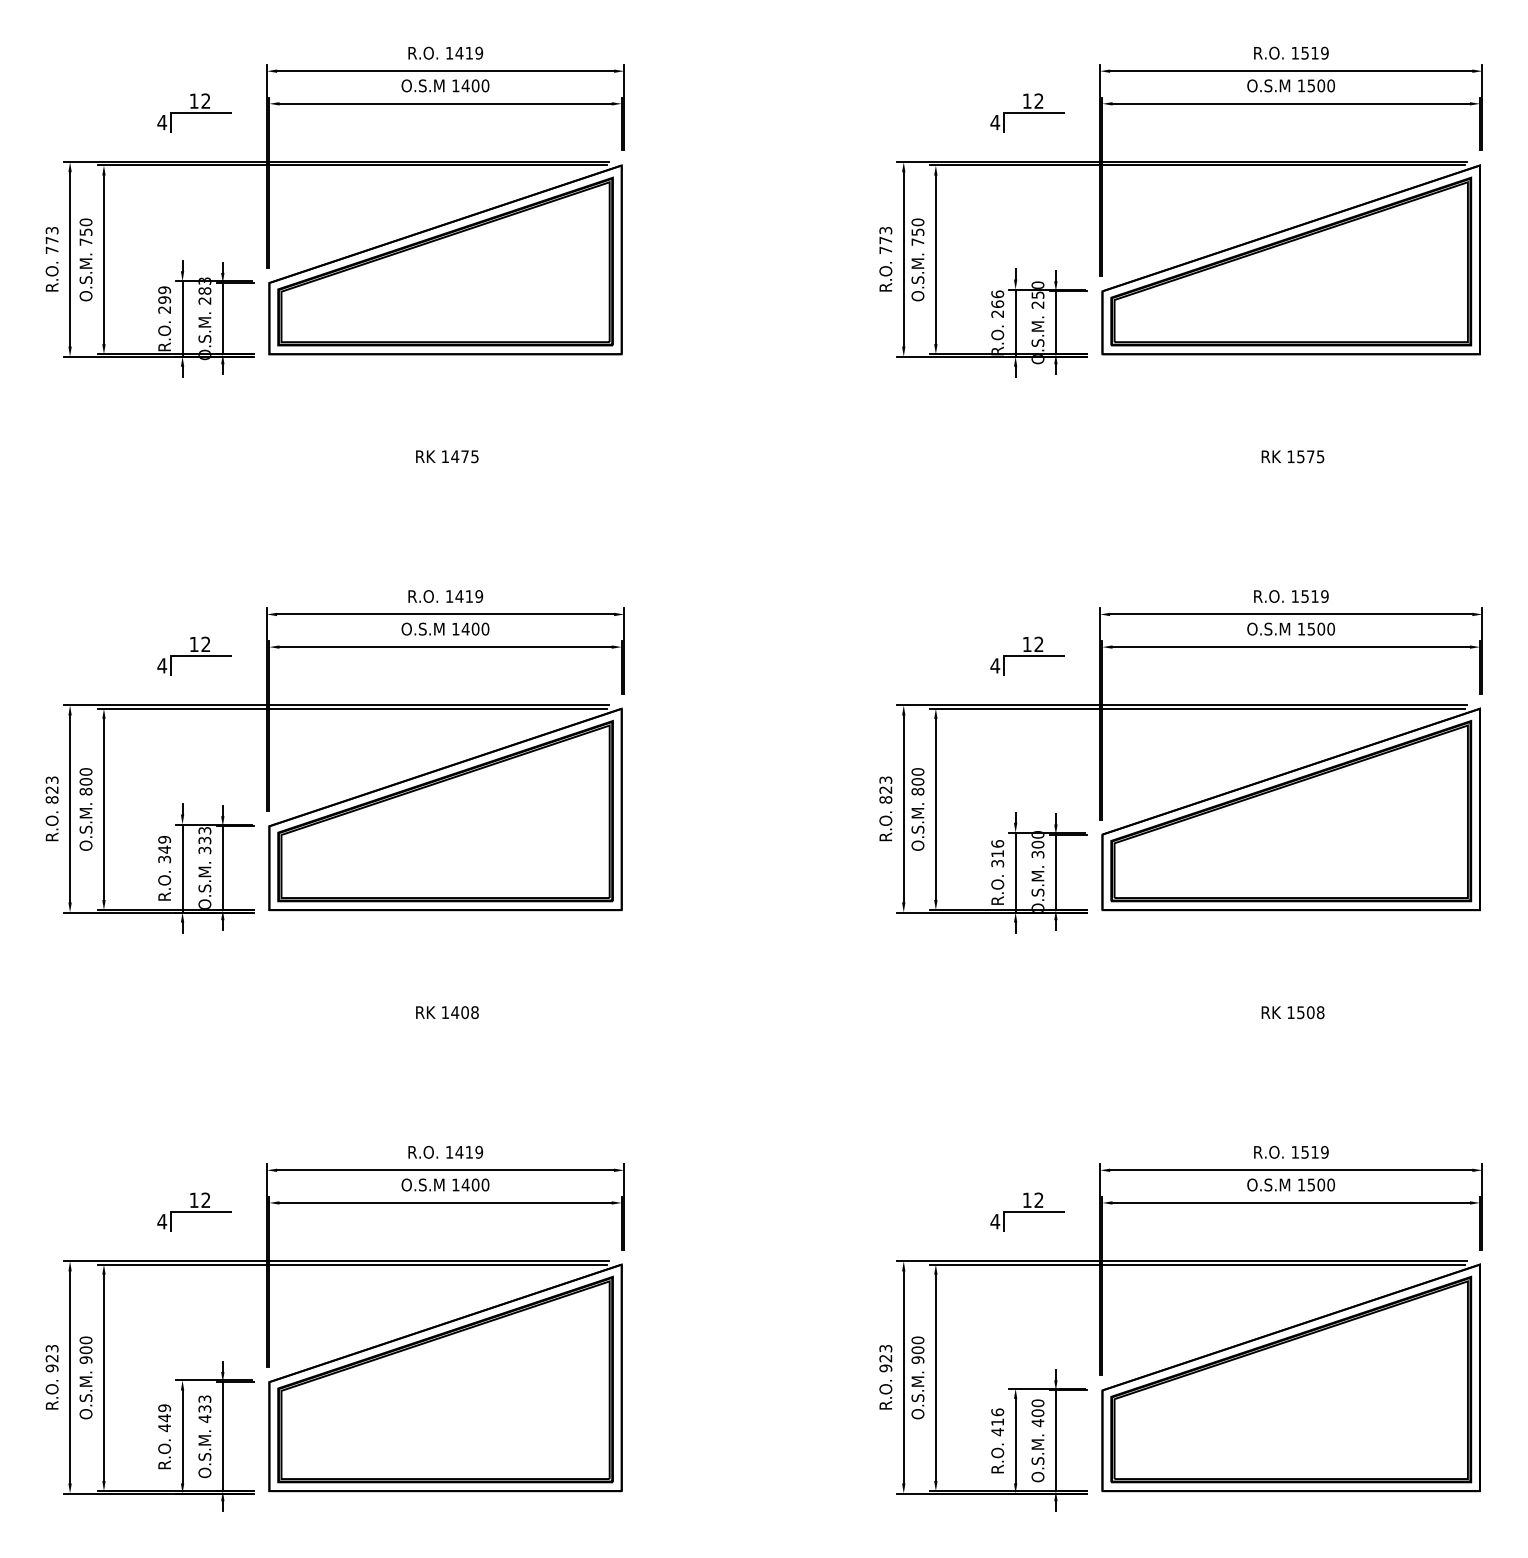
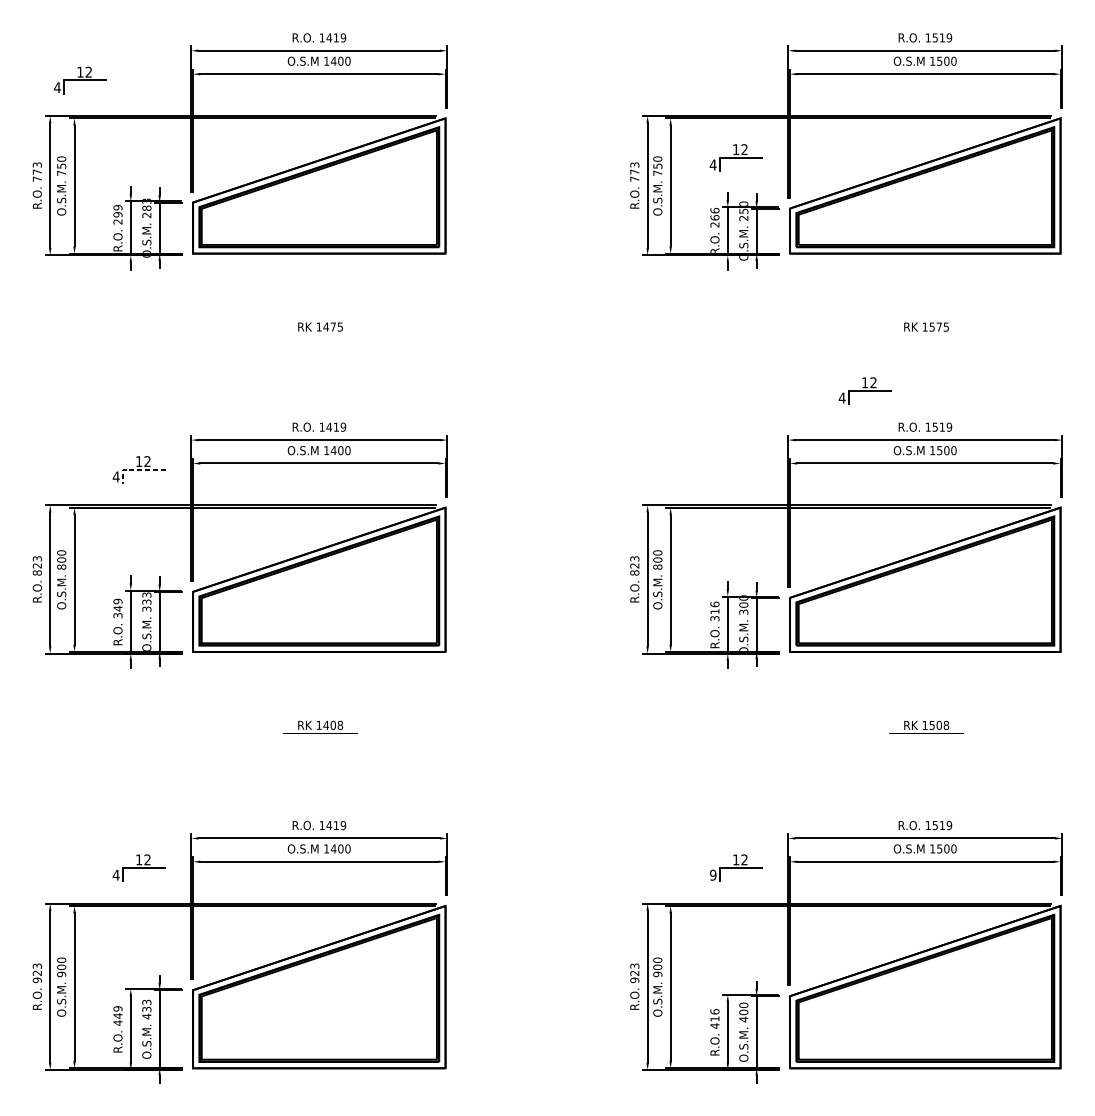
part: (194, 112) -> (80, 80), moved
part: (1027, 112) -> (736, 157), moved
line: (189, 655) -> (135, 469), solid -> dashed
part: (1027, 655) -> (865, 390), moved
text: (995, 1221) -> (713, 875), 4 -> 9

